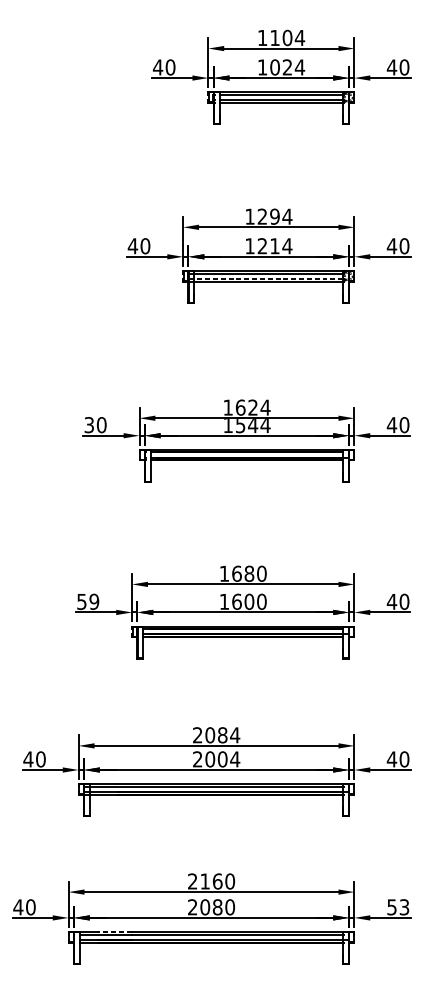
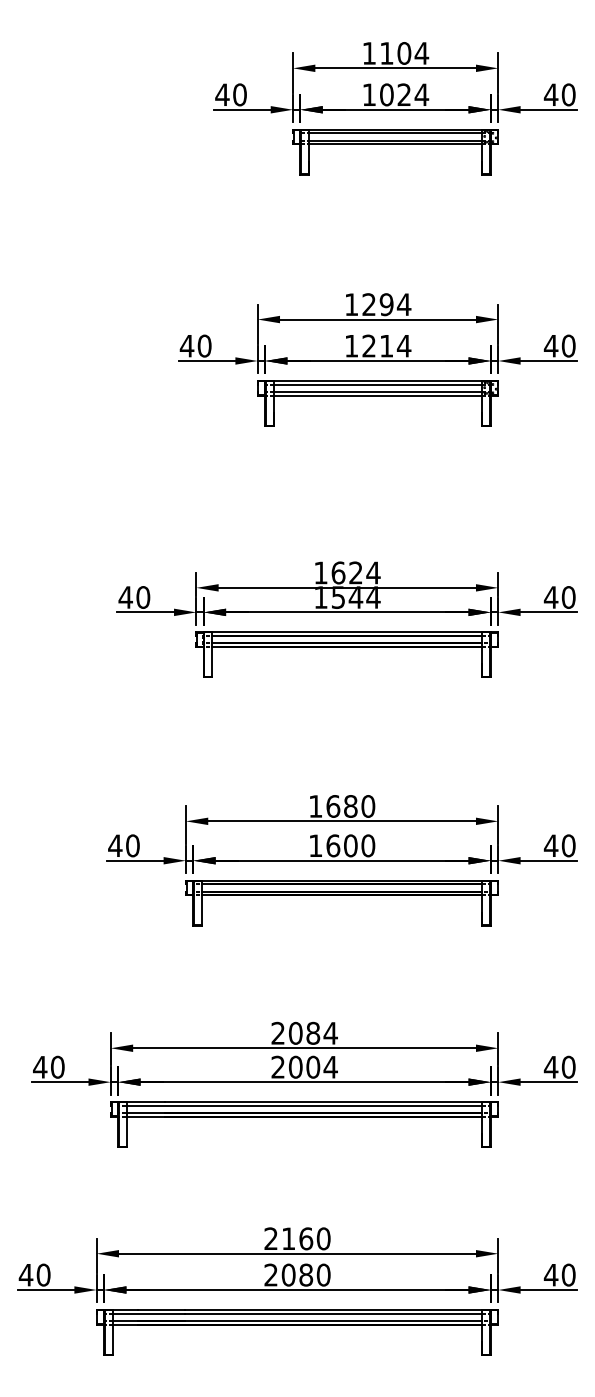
line: (268, 278) -> (377, 391), dashed -> solid
text: (89, 425) -> (125, 597), 30 -> 40
text: (87, 601) -> (123, 845), 59 -> 40
text: (397, 906) -> (559, 1274), 53 -> 40
line: (114, 931) -> (161, 1309), dashed -> solid

